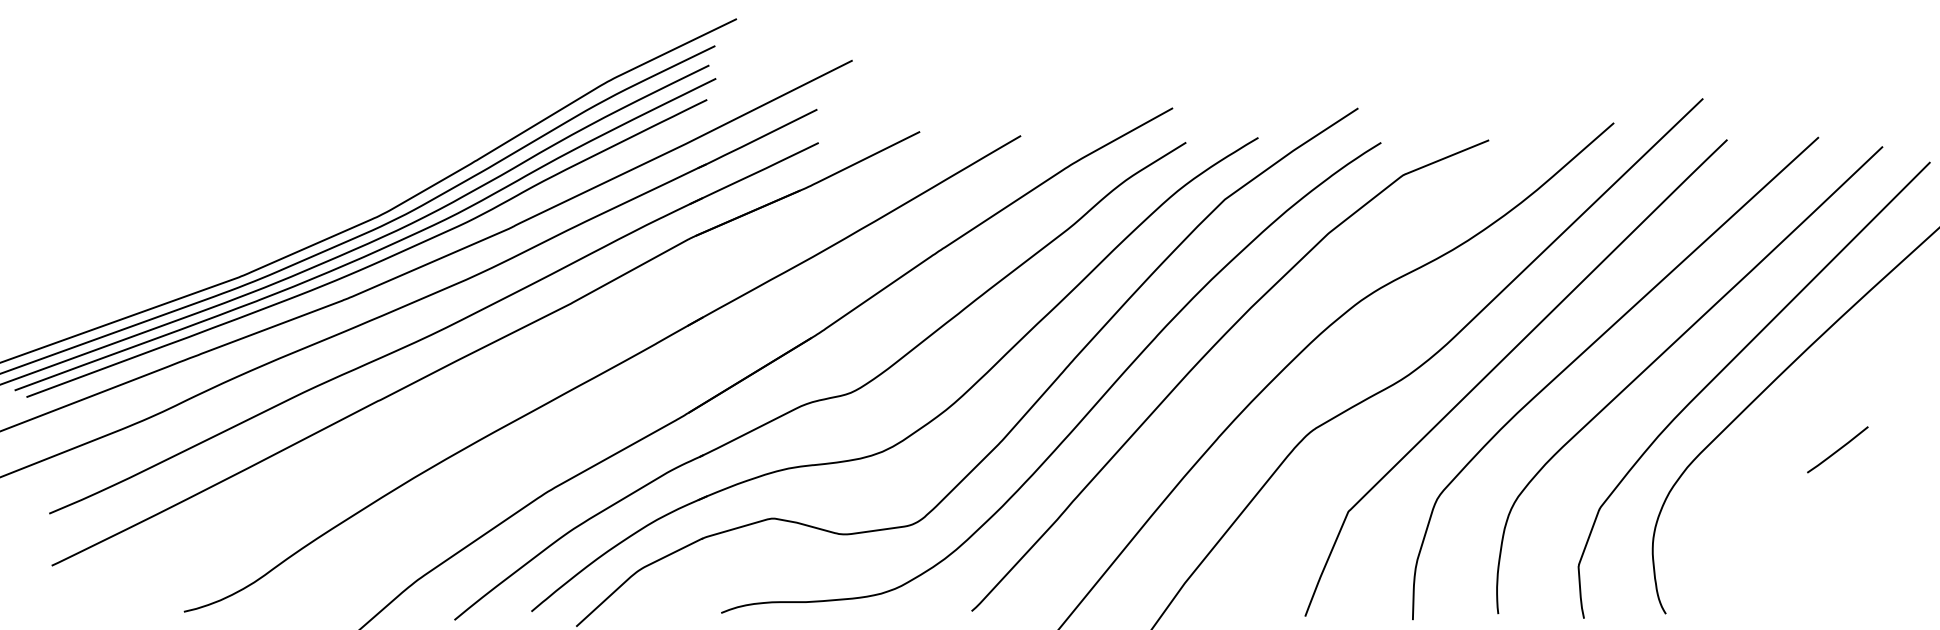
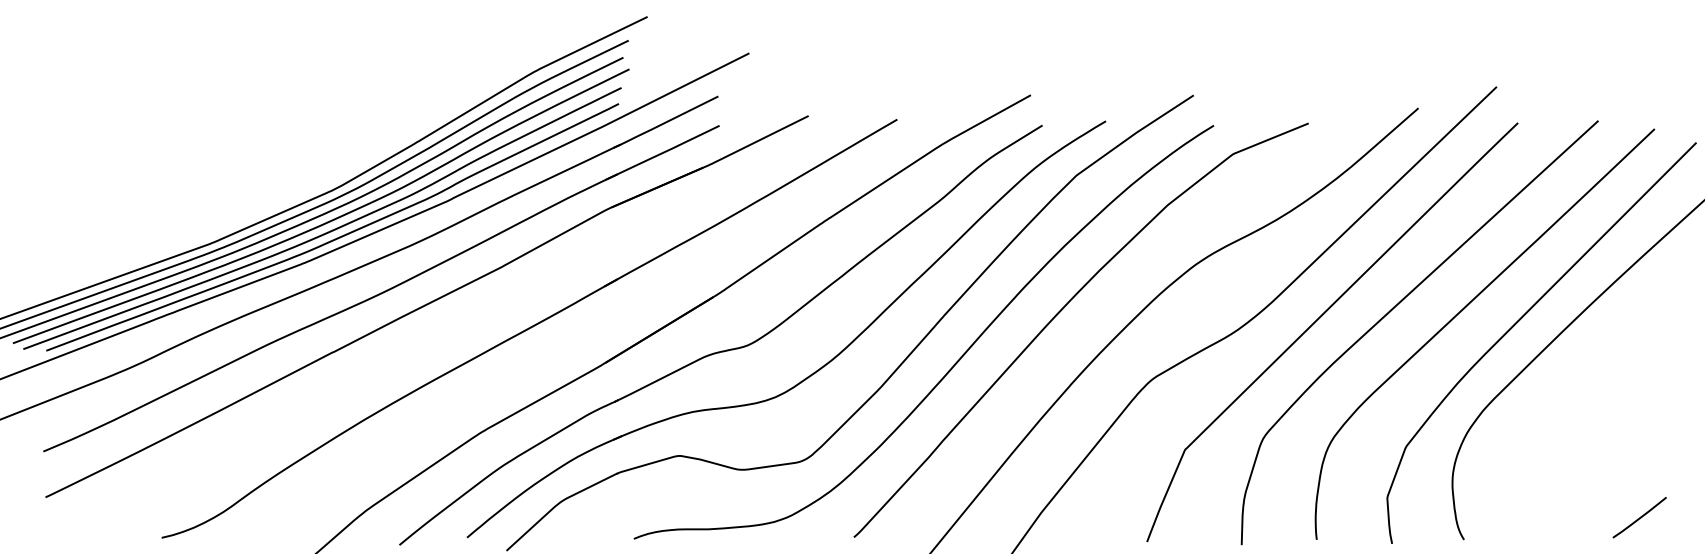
curve: (382, 270) -> (336, 237), added
line: (1837, 449) -> (1639, 517), moved

